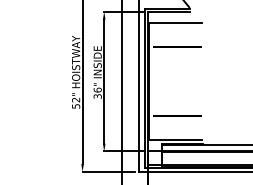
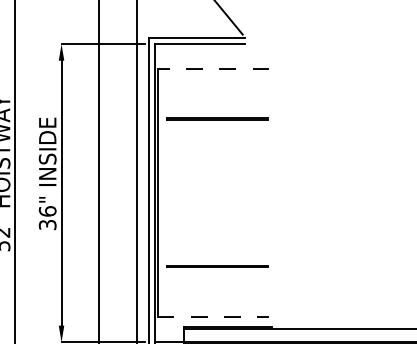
line: (174, 23) -> (211, 69), solid -> dashed
line: (175, 139) -> (213, 316), solid -> dashed

